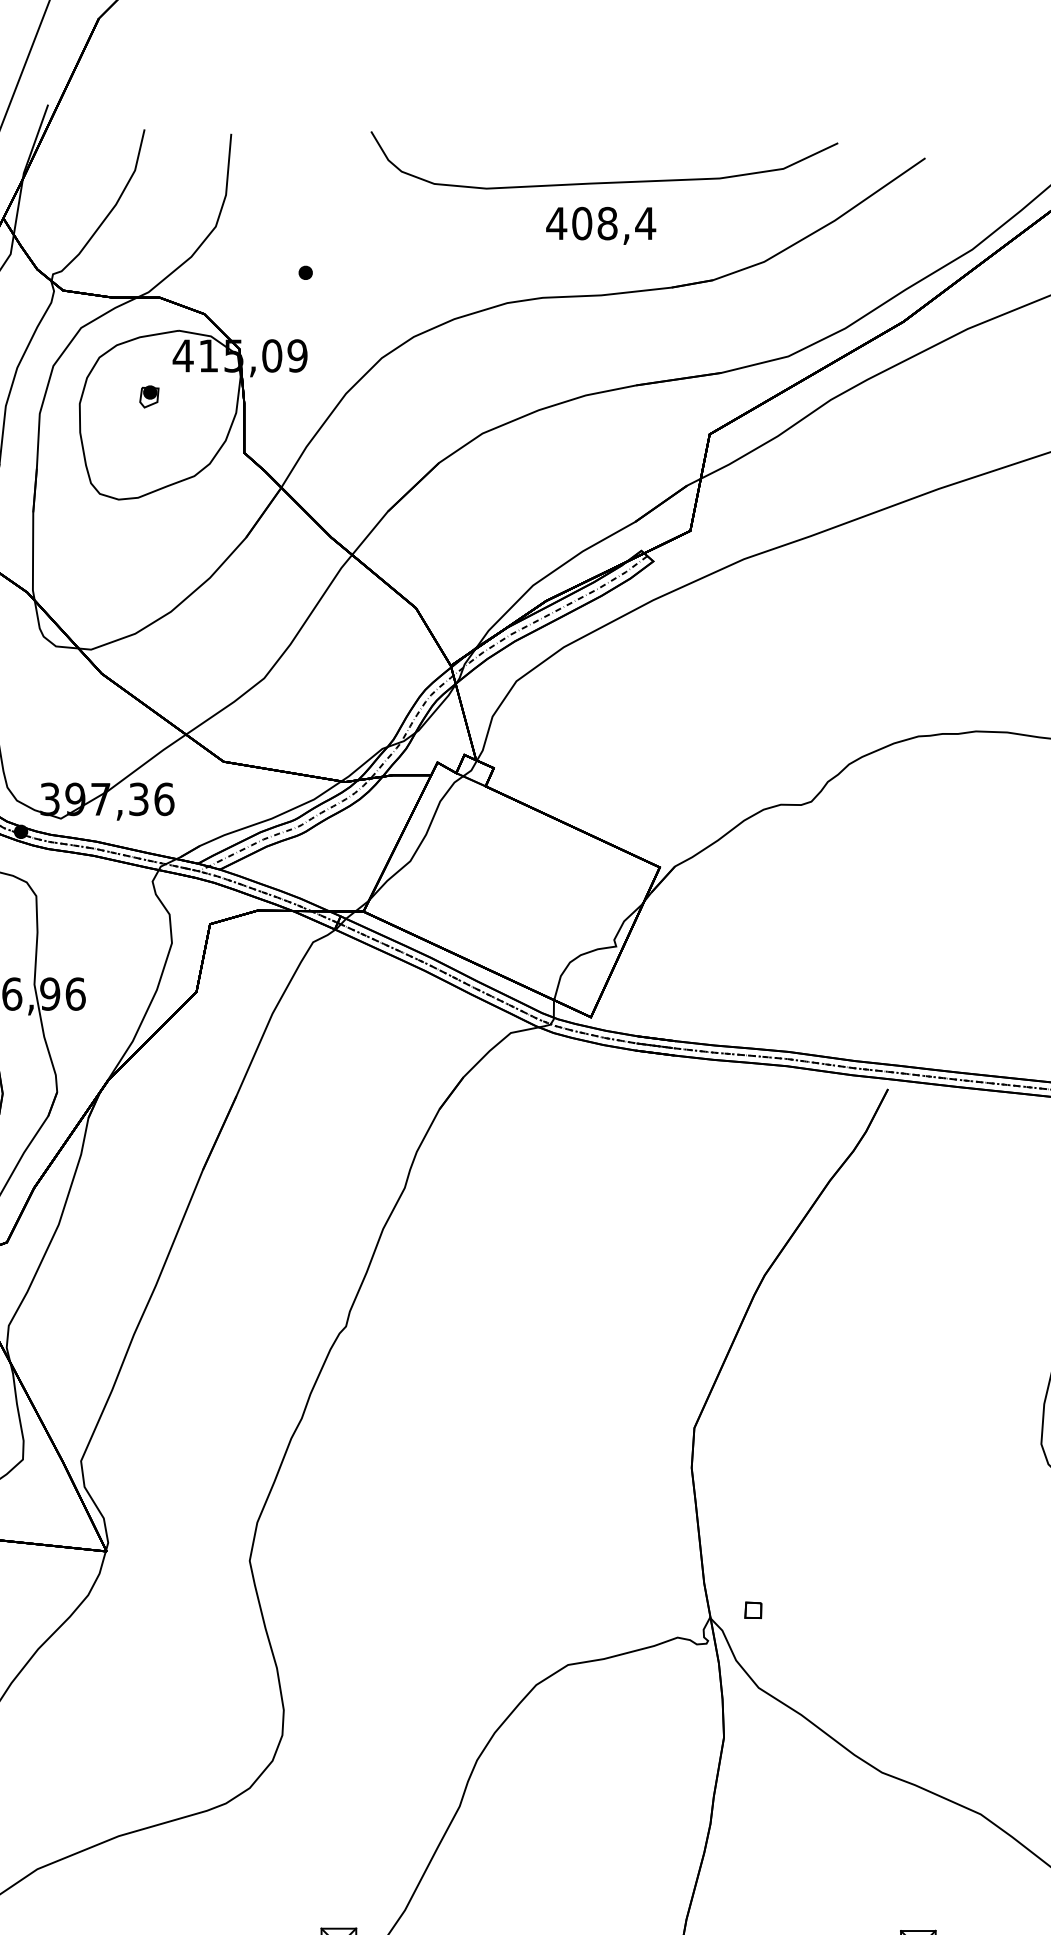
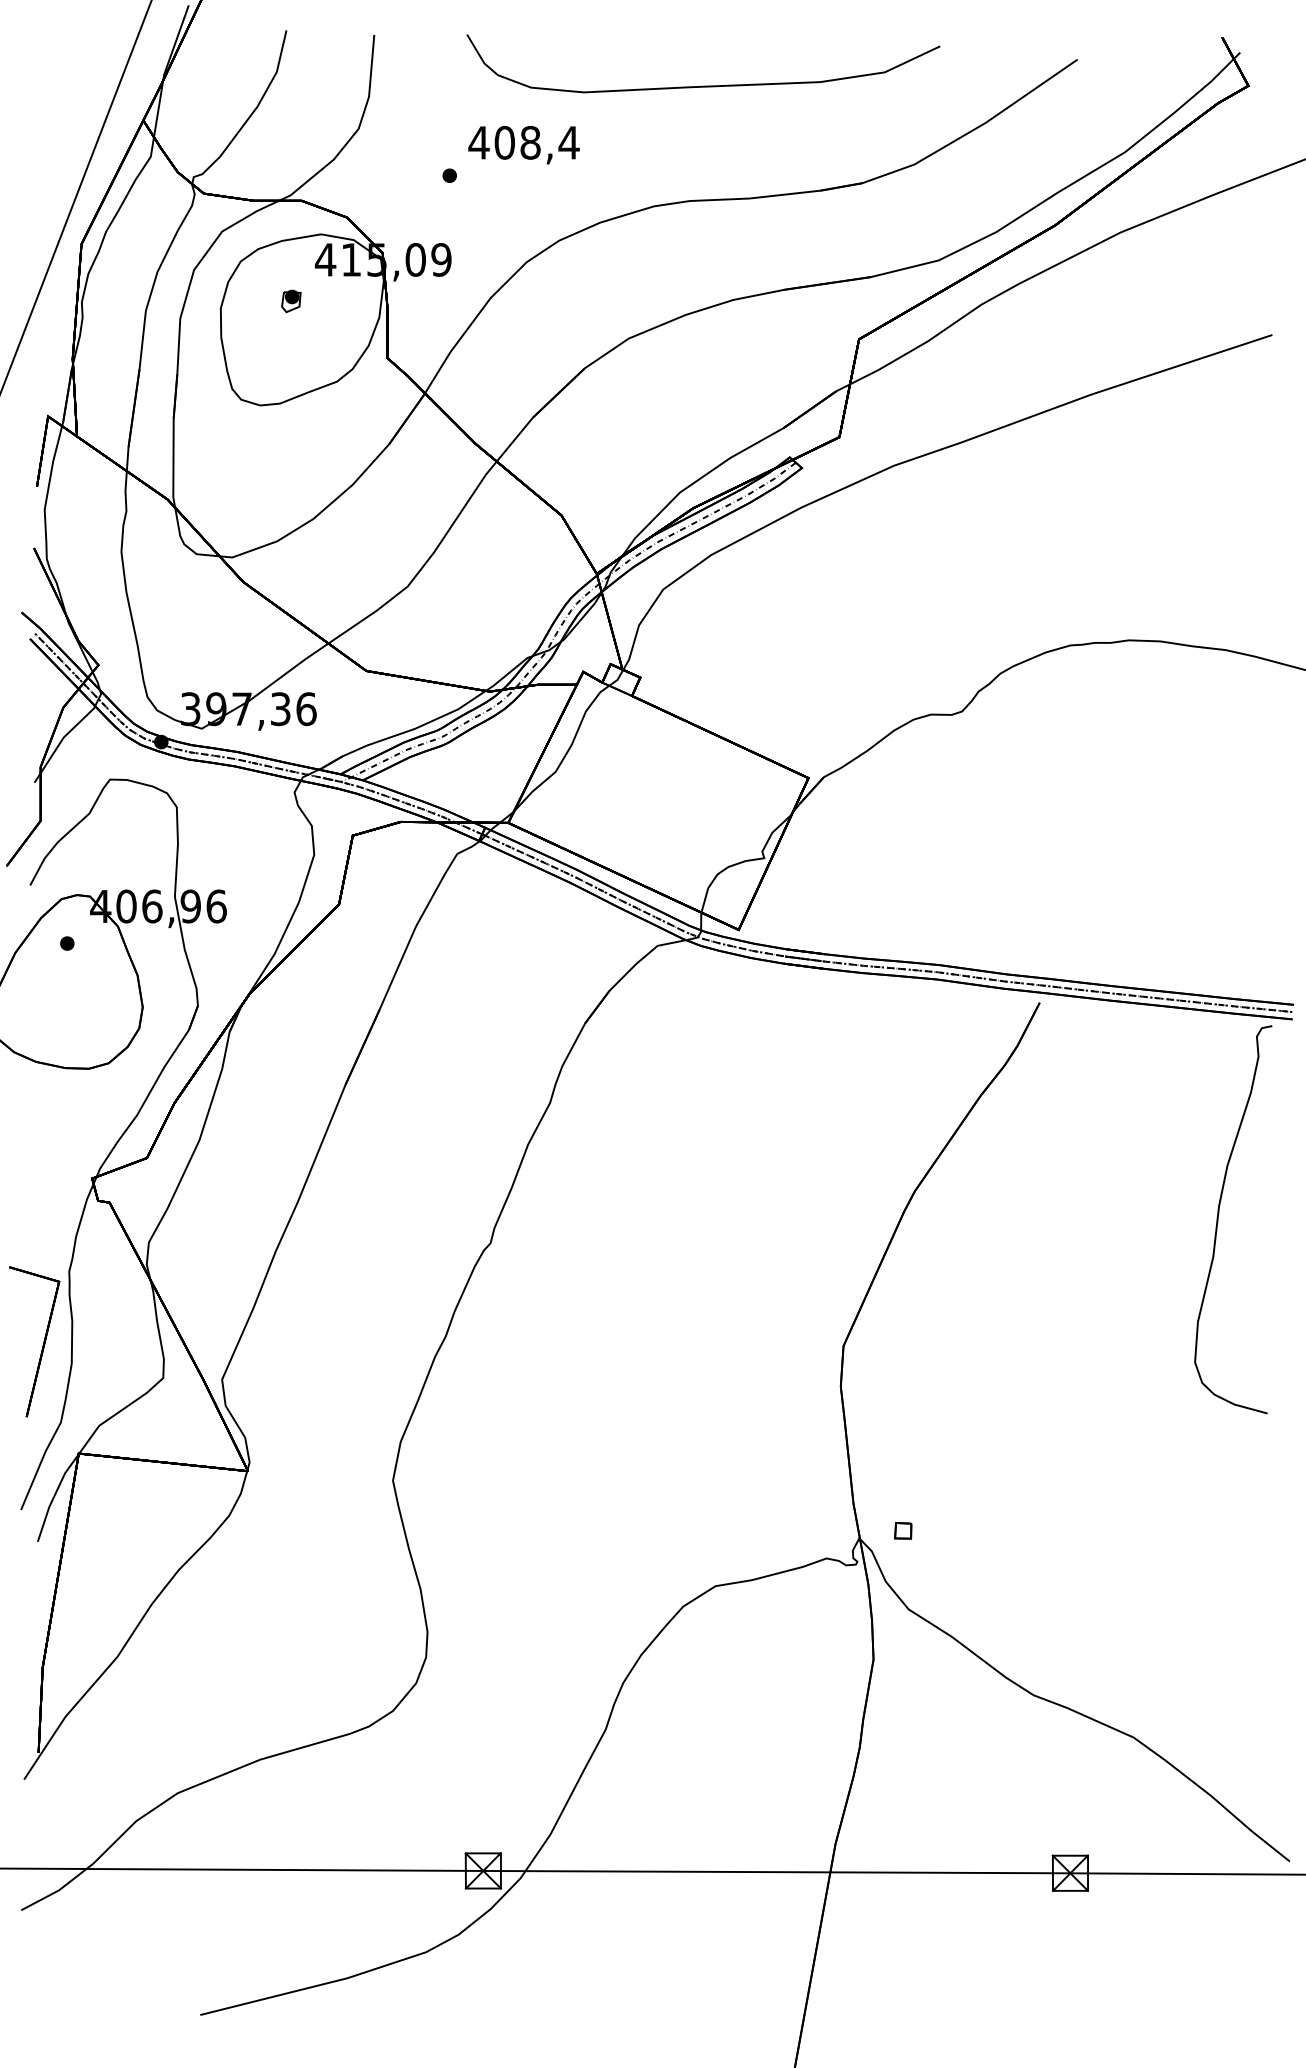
curve: (604, 181) -> (703, 85), moved
text: (600, 225) -> (523, 144), moved

